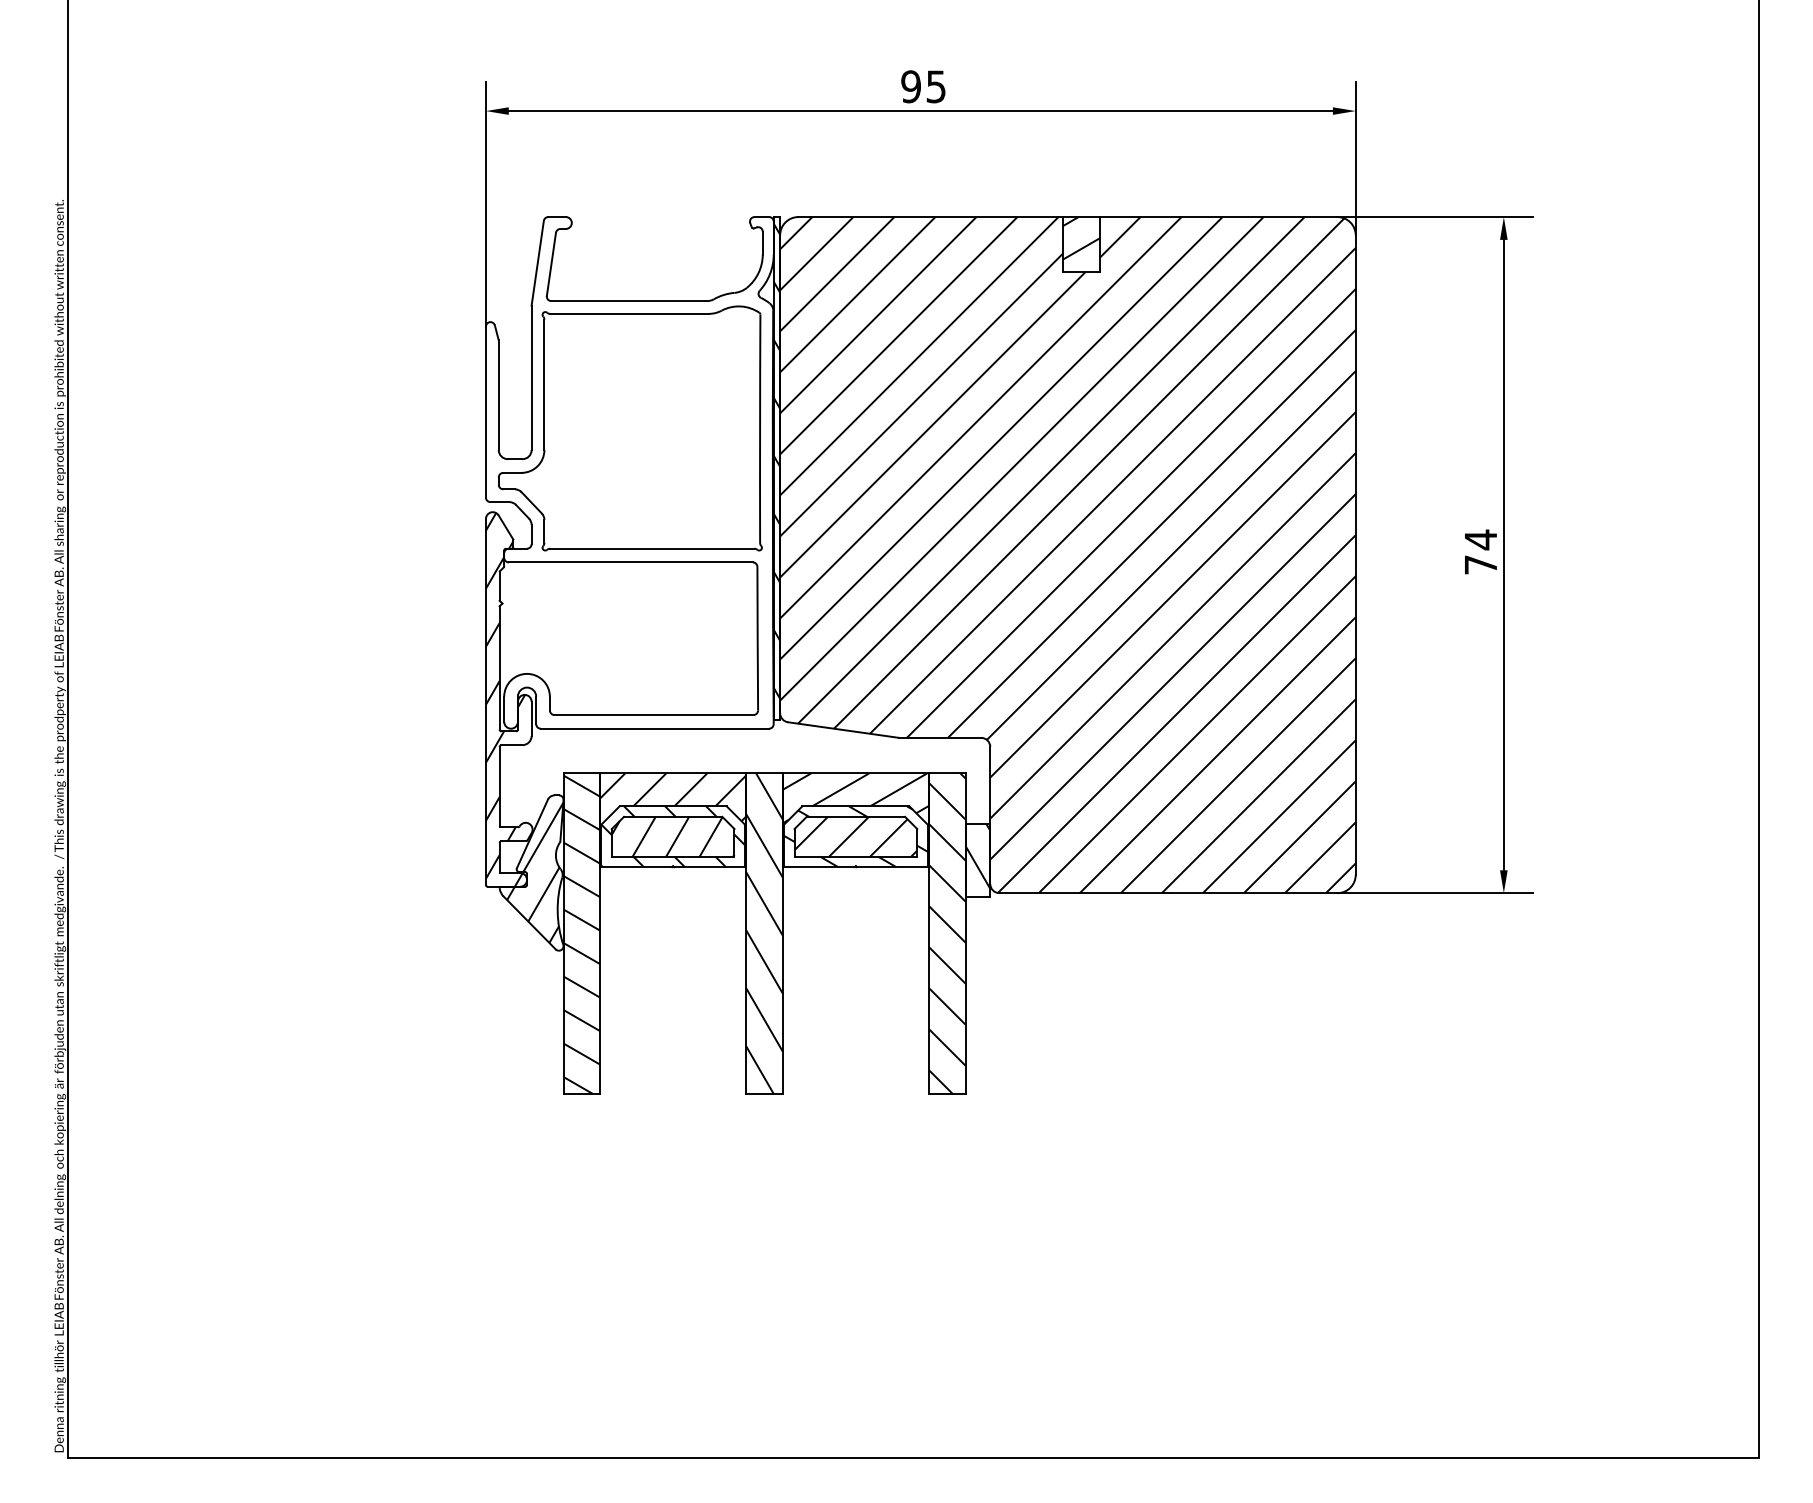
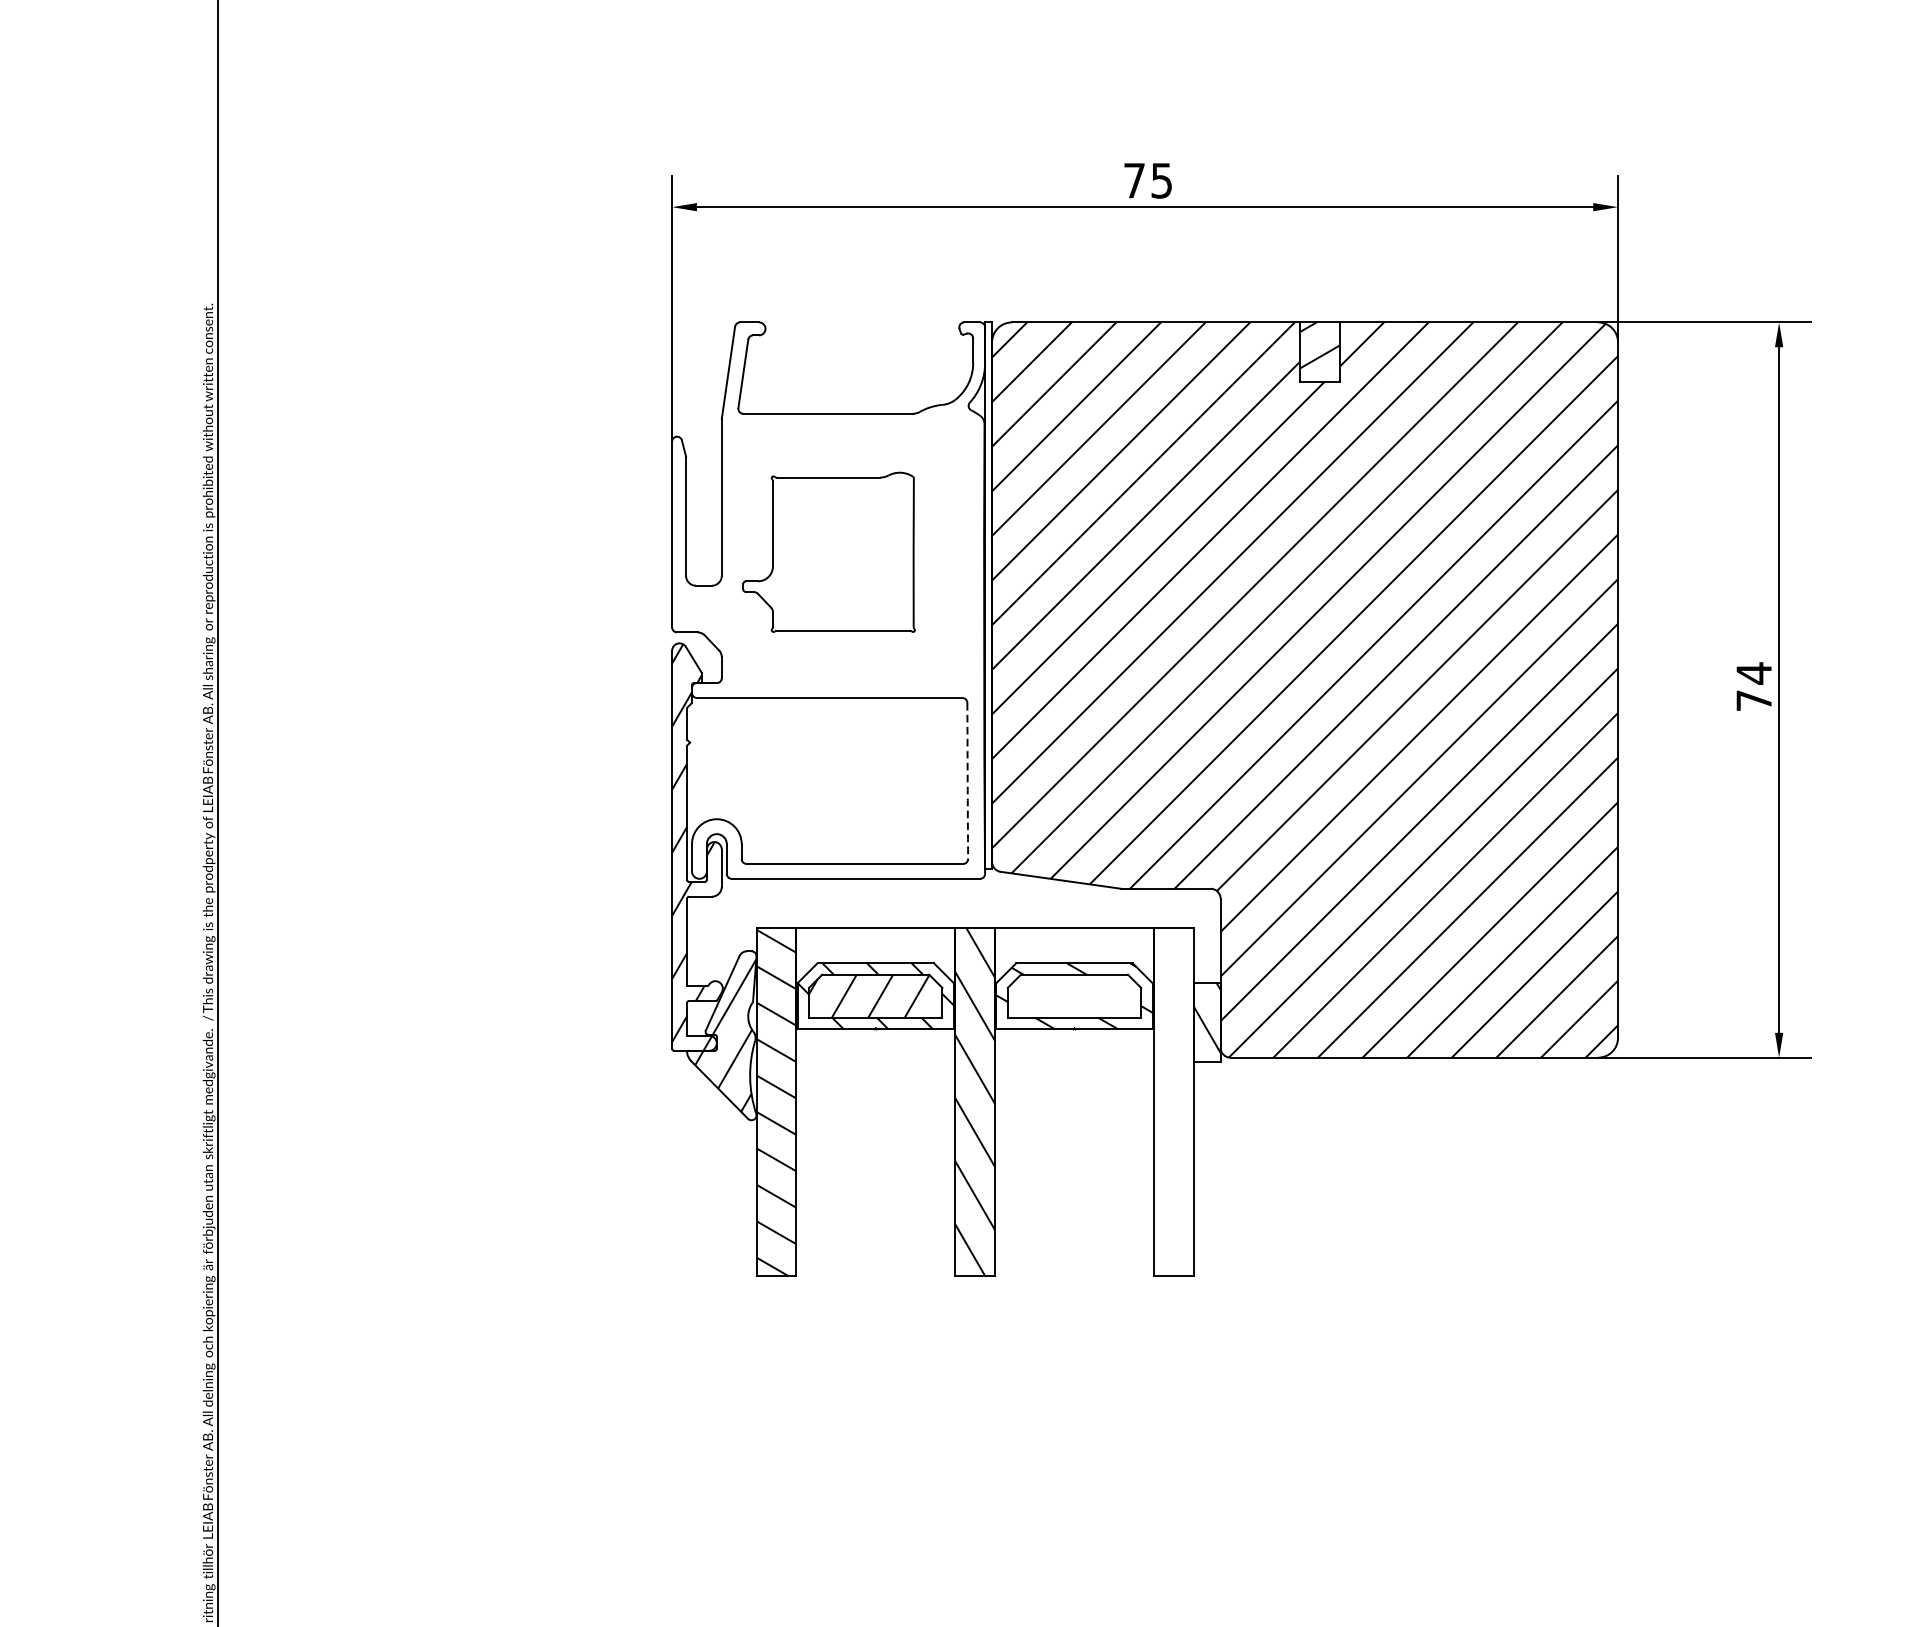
text: (910, 86) -> (1133, 180), 95 -> 75
part: (629, 428) -> (828, 552), size x0.6
hatch: (776, 460) -> (988, 587), removed
arc: (757, 638) -> (967, 780), solid -> dashed
hatch: (855, 814) -> (1074, 972), removed
hatch: (673, 815) -> (876, 973), removed
hatch: (855, 836) -> (1074, 996), removed
hatch: (947, 933) -> (1174, 1101), removed

